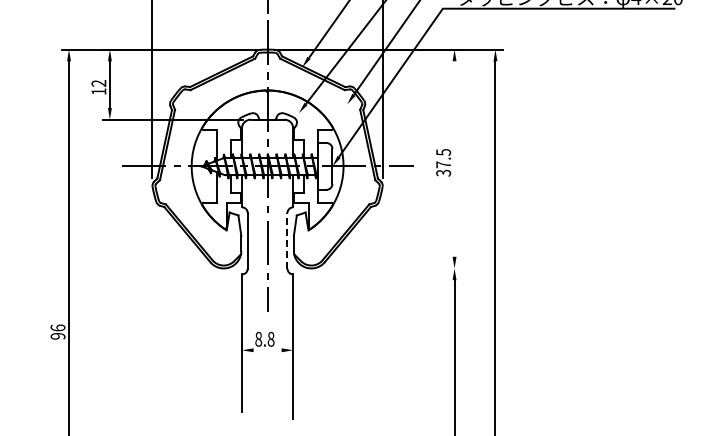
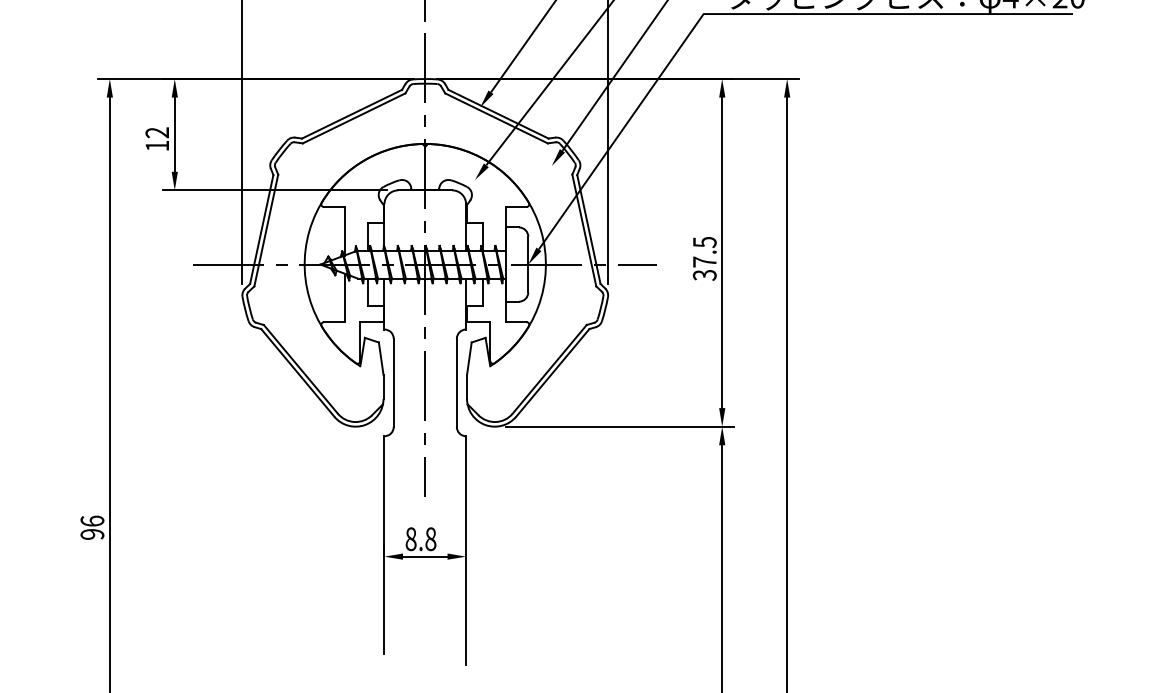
line: (454, 158) -> (722, 251), added
line: (287, 240) -> (456, 382), dashed -> solid
line: (389, 268) -> (618, 426), added
line: (267, 350) -> (425, 556), added

